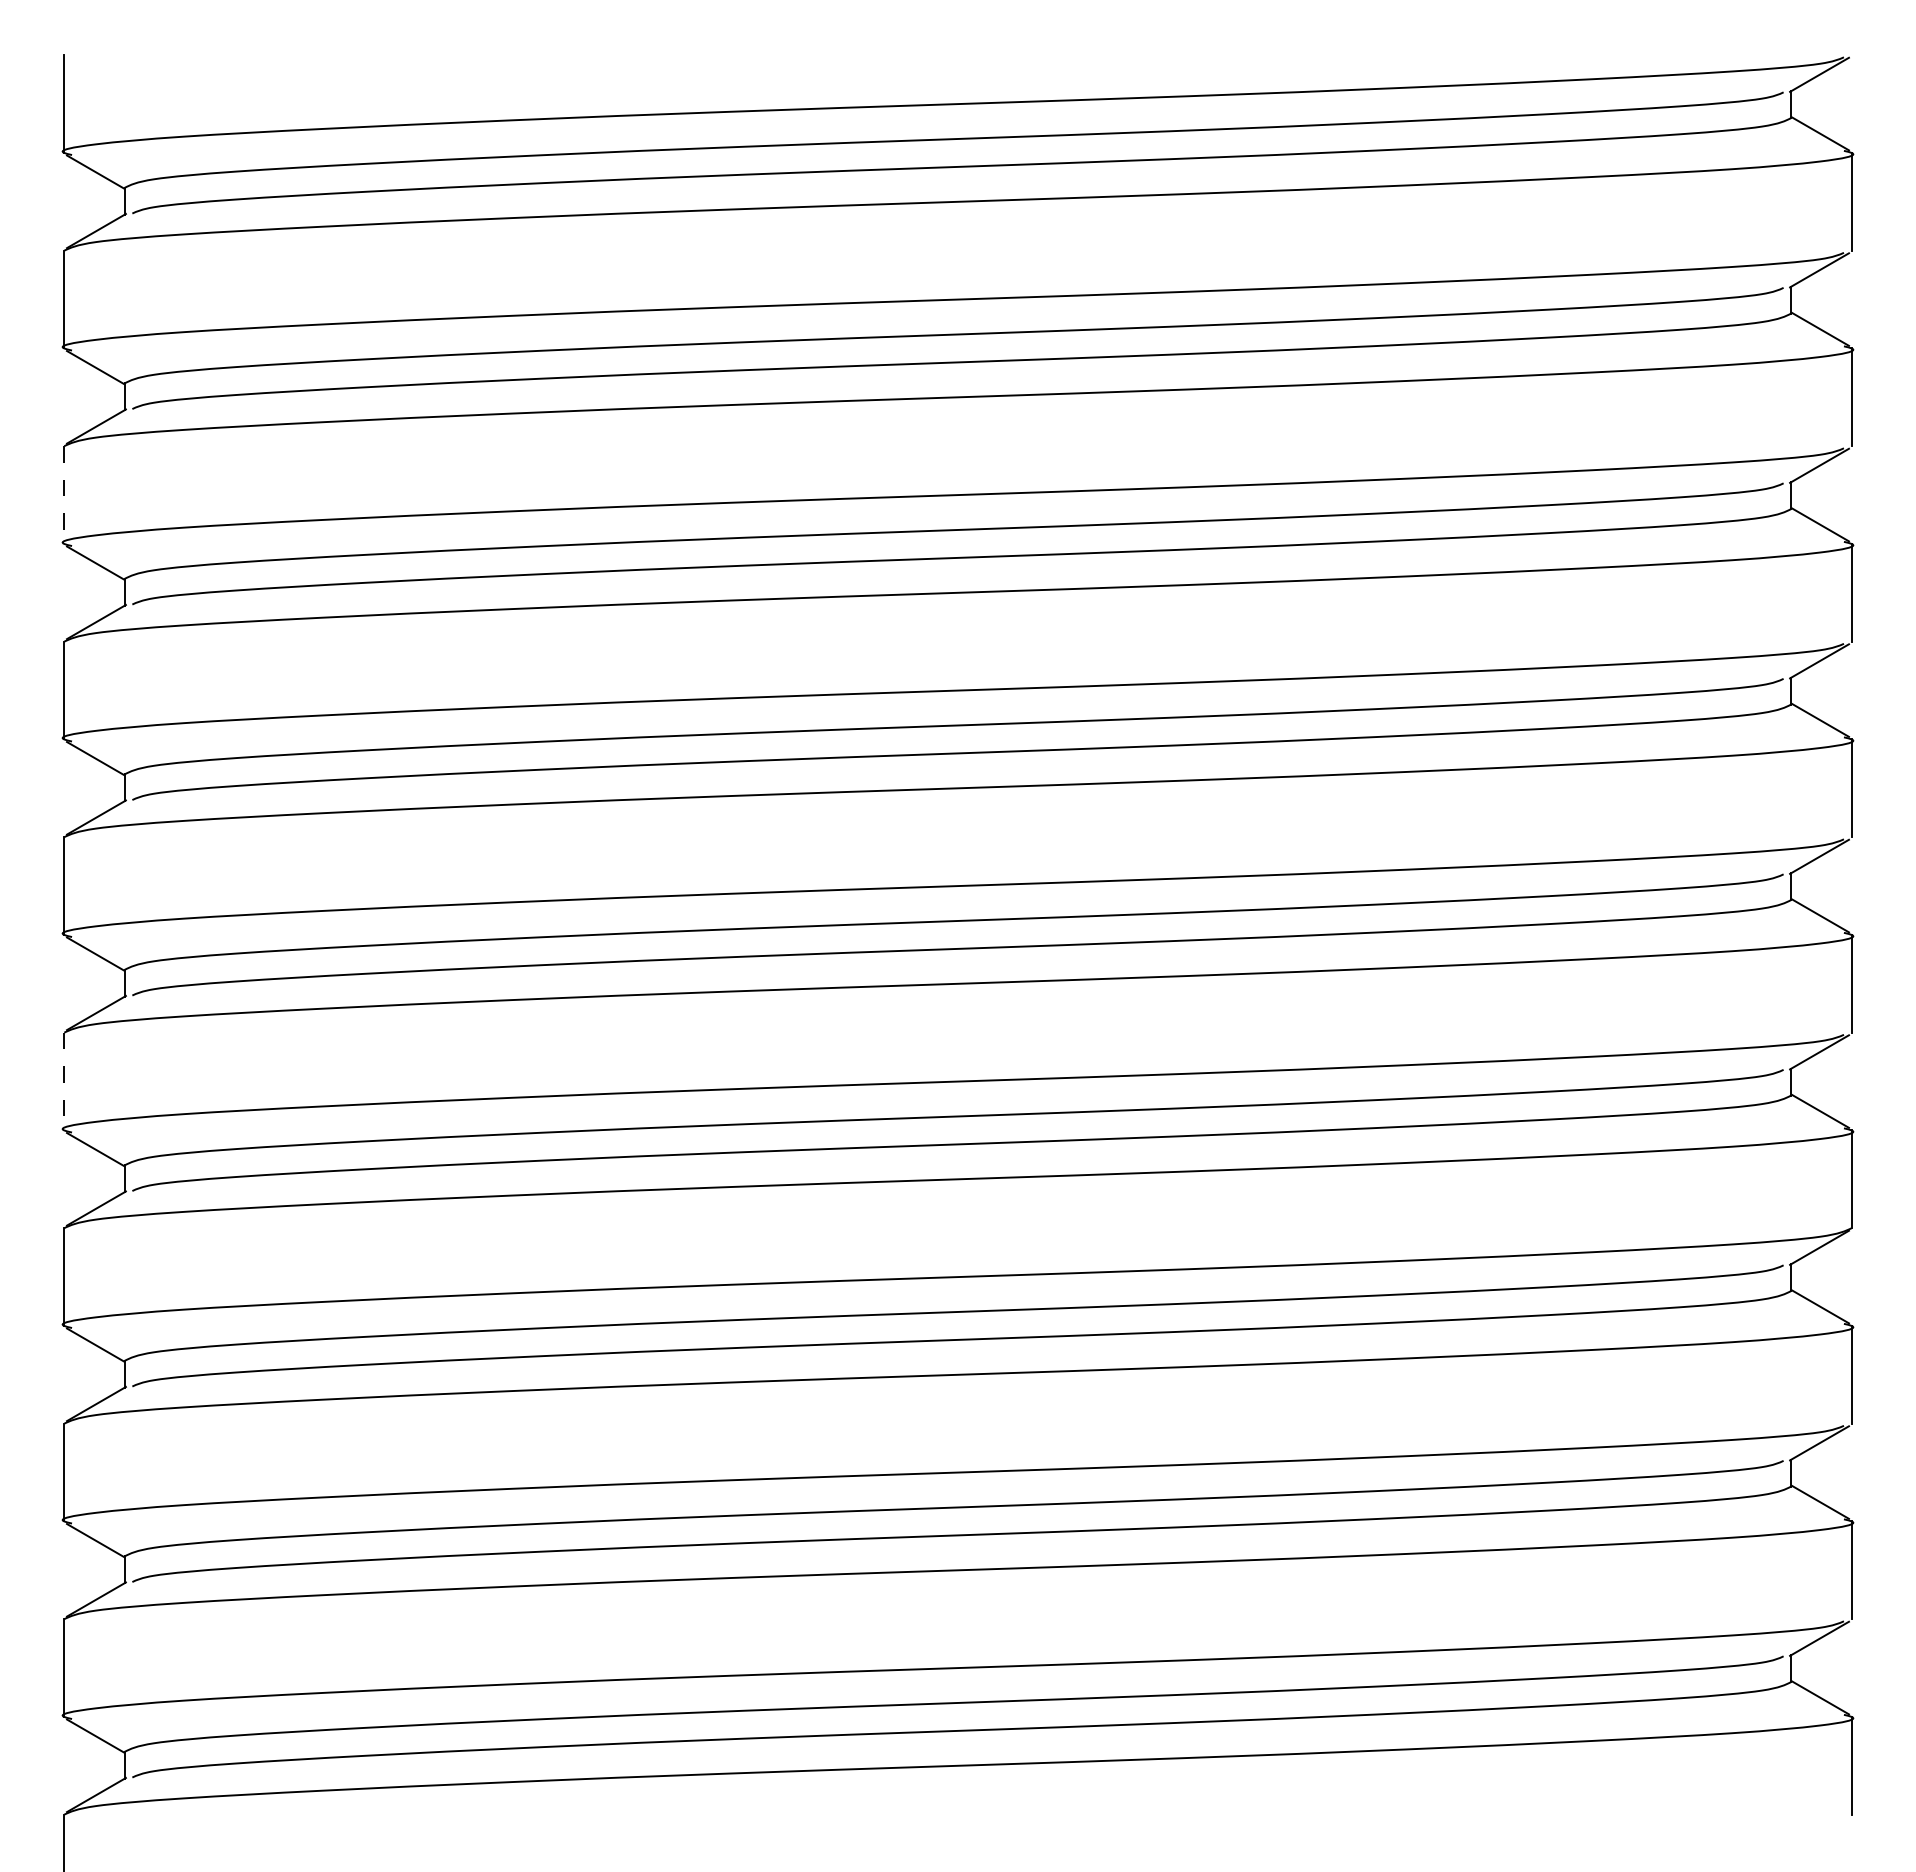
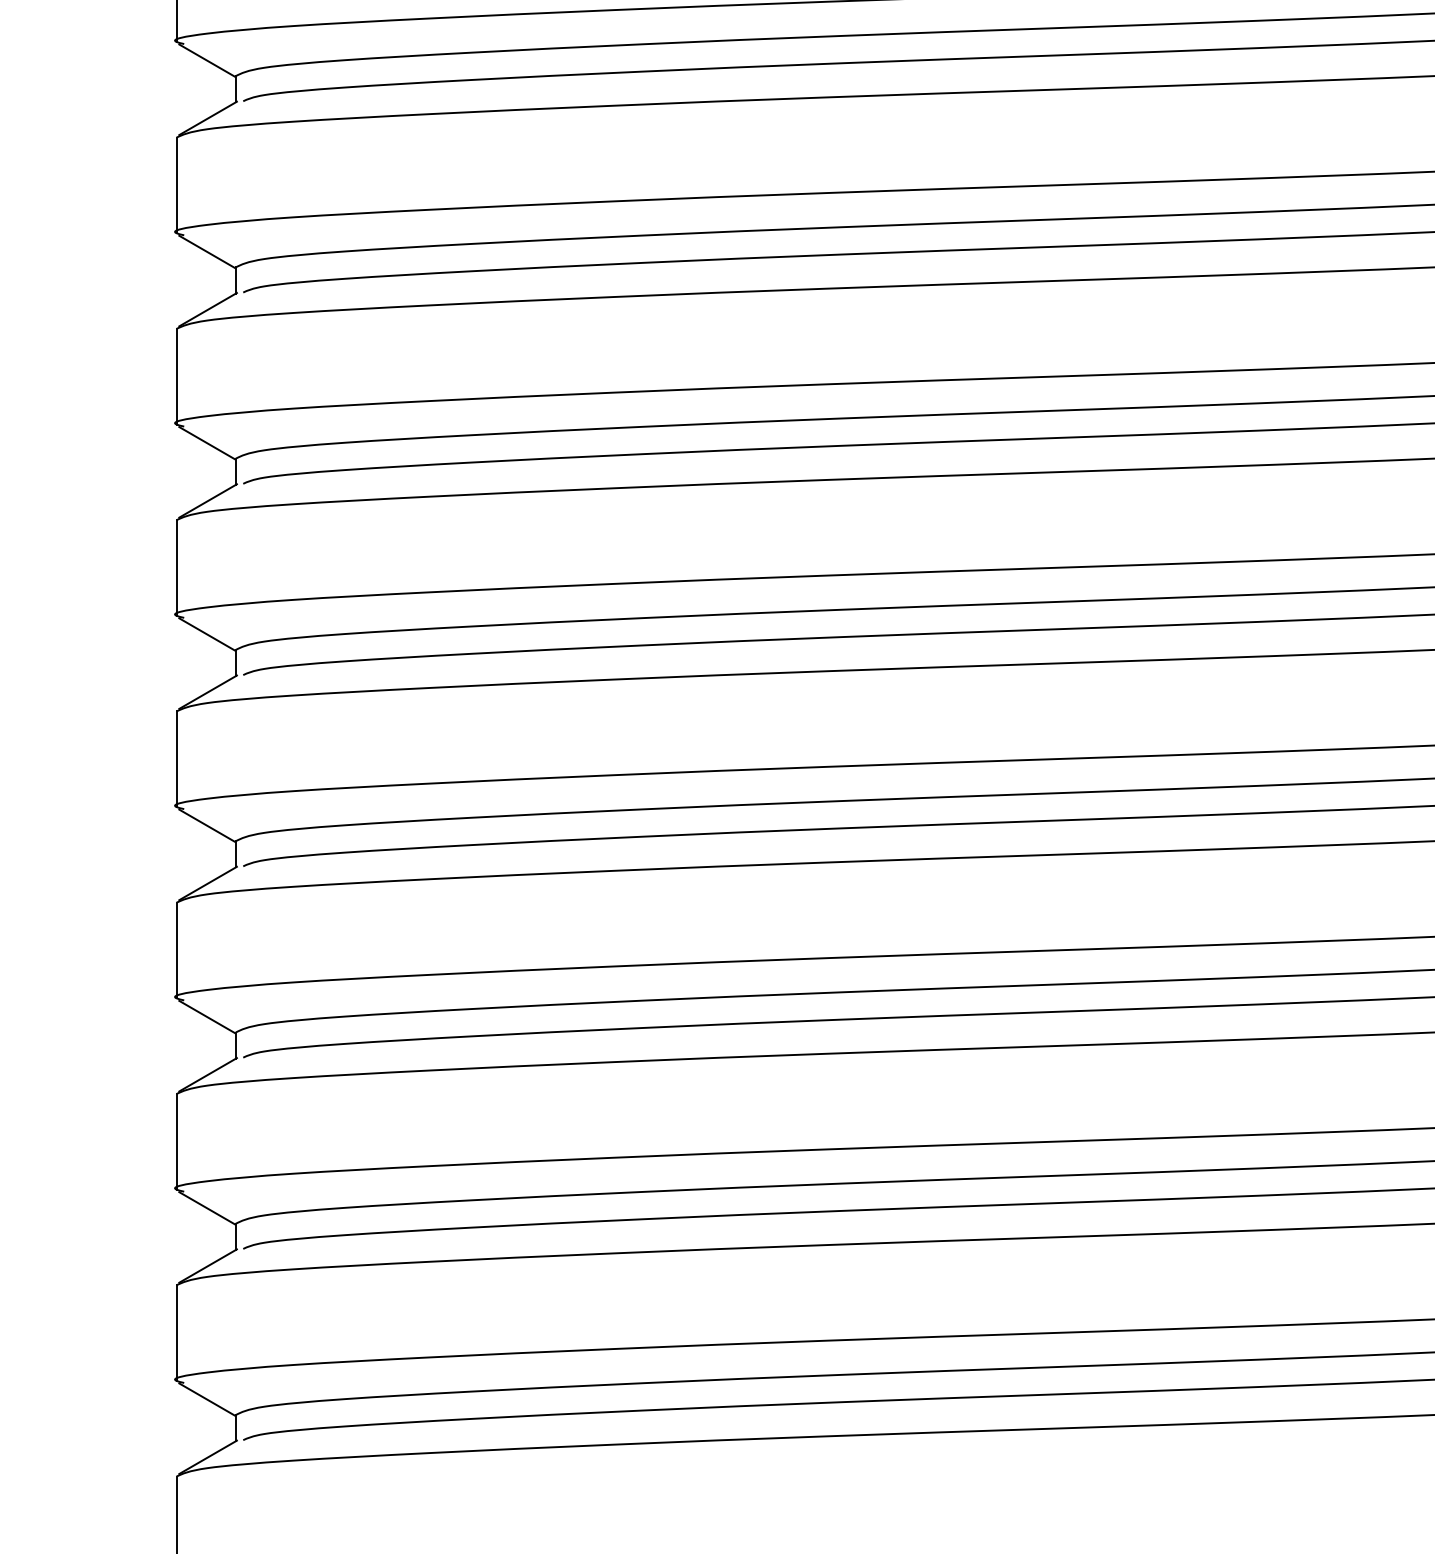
line: (64, 495) -> (176, 185), dashed -> solid
line: (64, 1081) -> (176, 759), dashed -> solid

